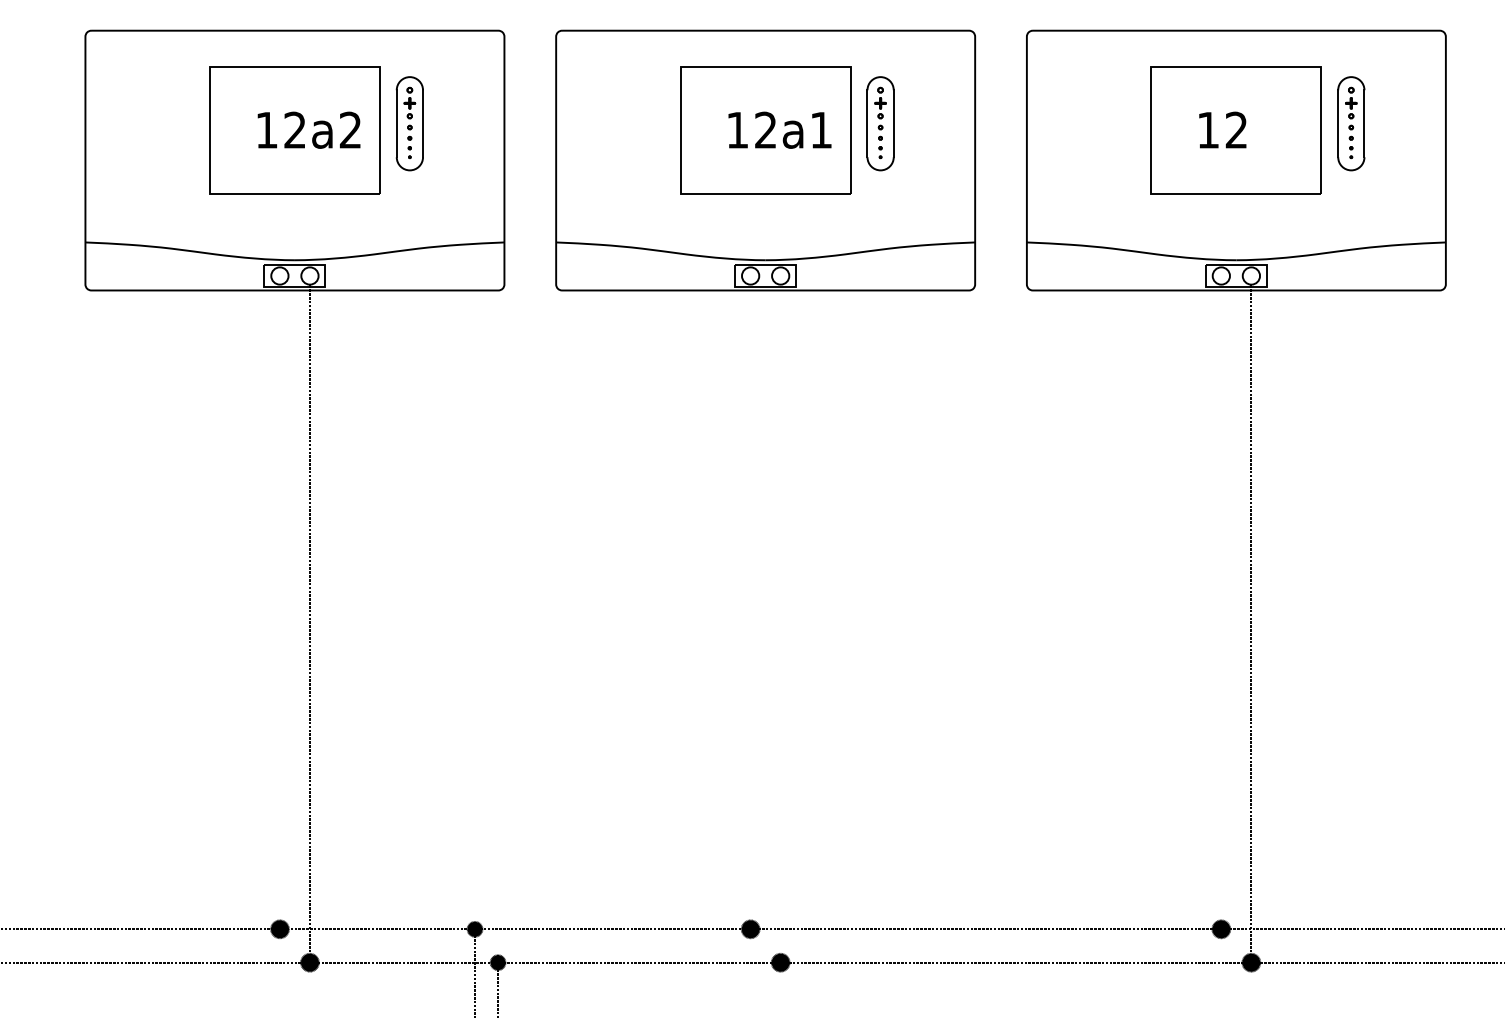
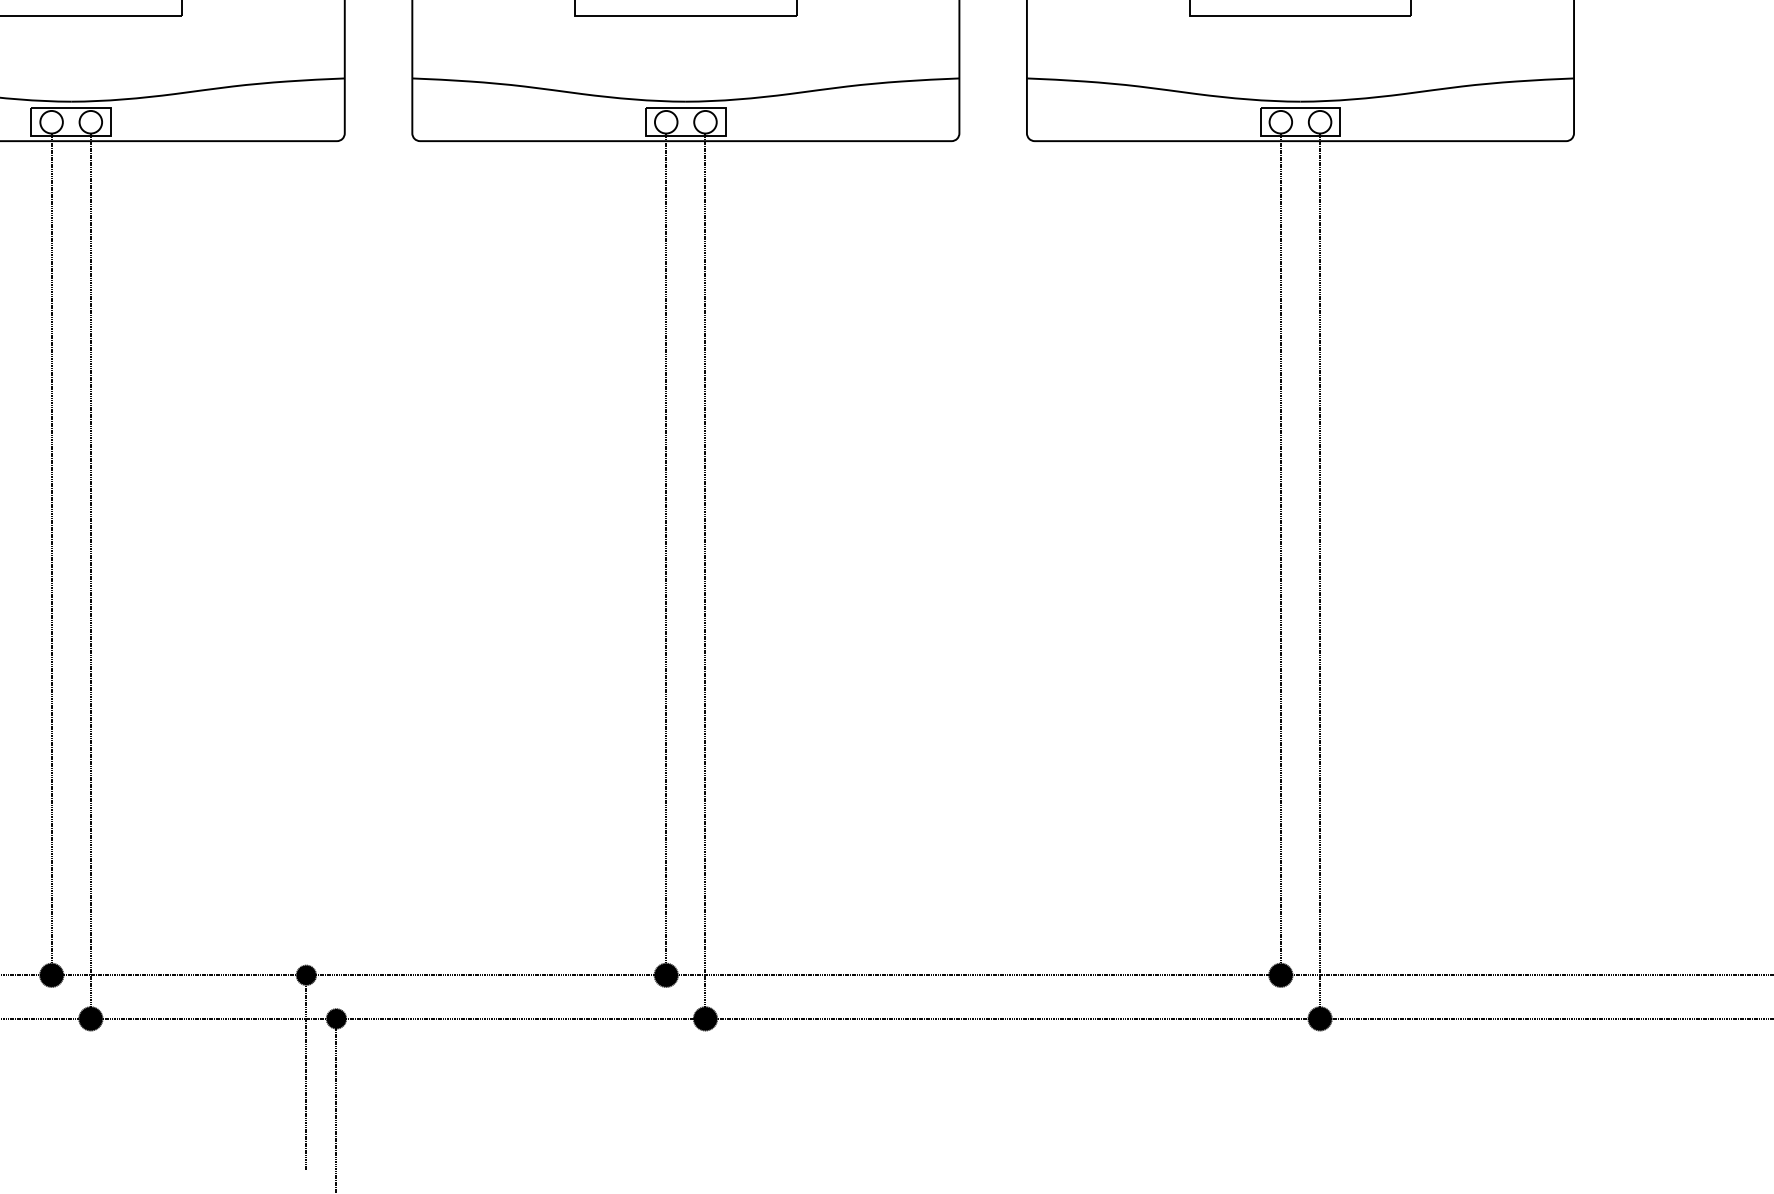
line: (280, 606) -> (52, 553), added
line: (750, 606) -> (666, 553), added
line: (1221, 606) -> (1281, 553), added
line: (780, 623) -> (705, 575), added

